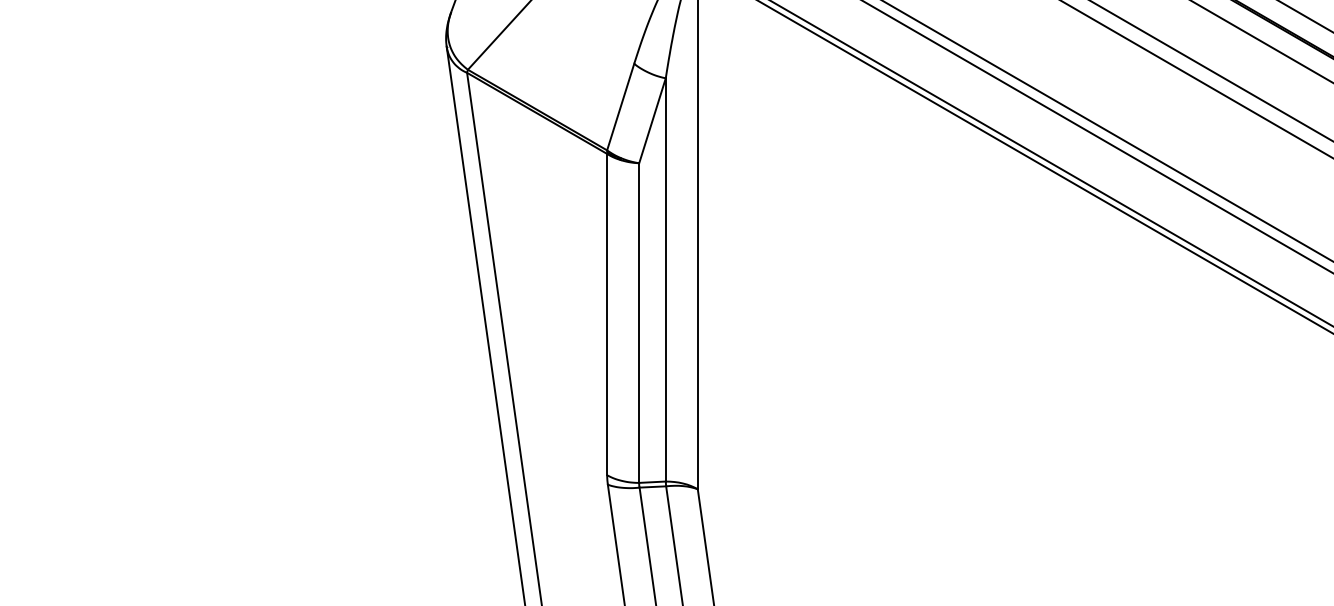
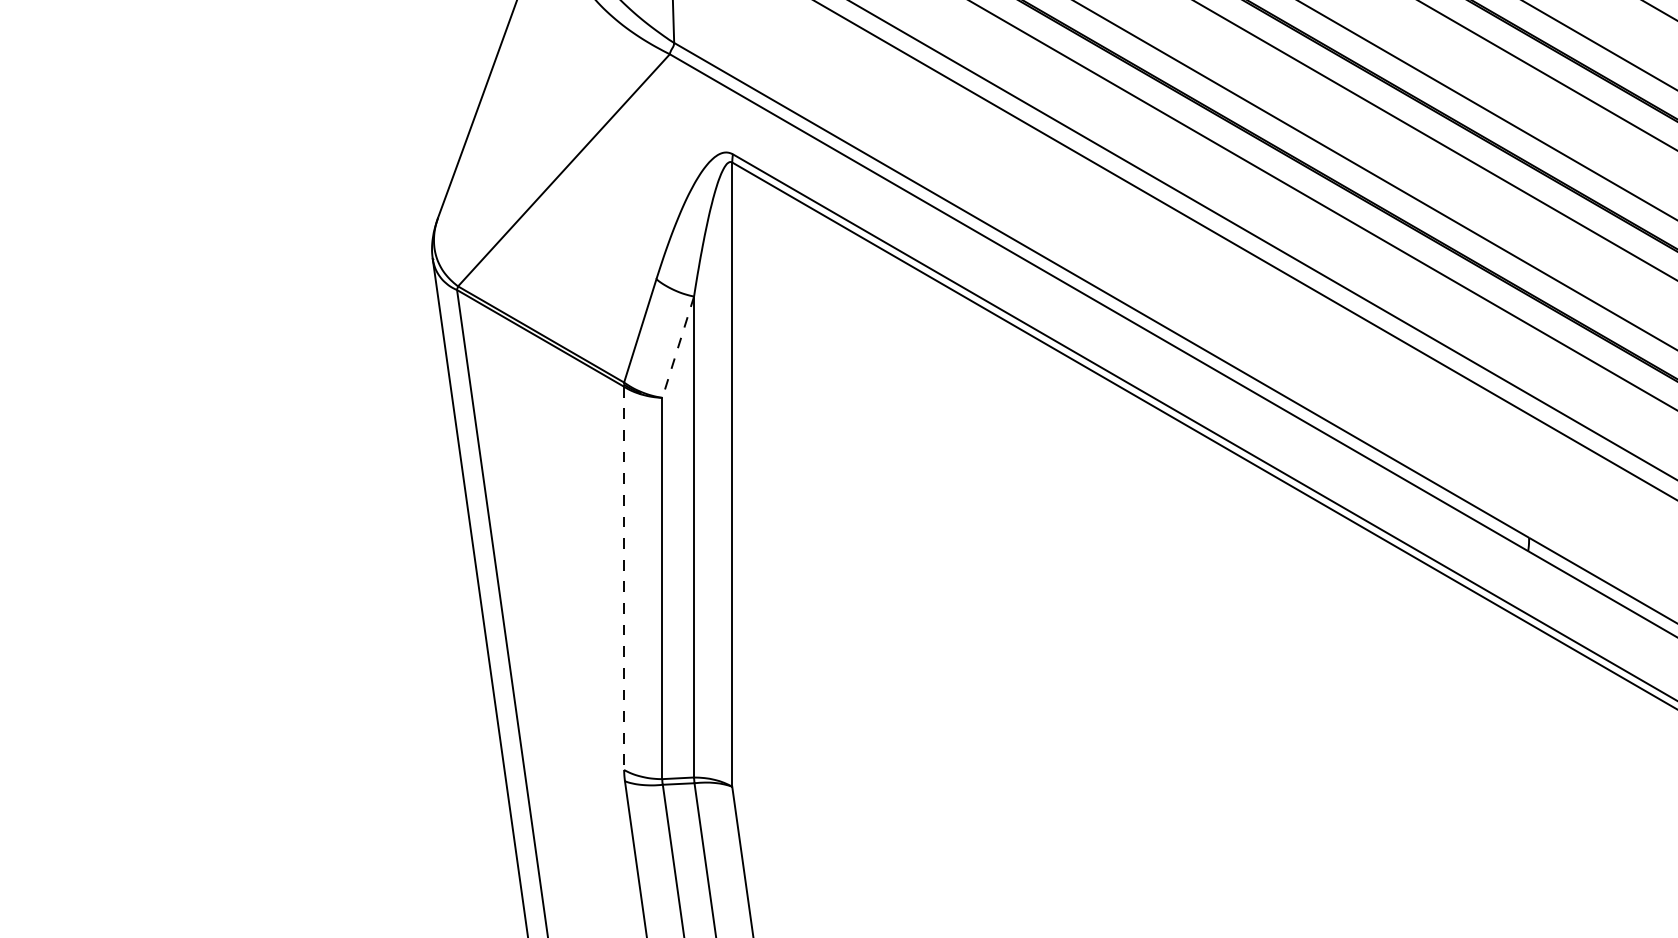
line: (652, 121) -> (678, 347), solid -> dashed
line: (607, 314) -> (624, 578), solid -> dashed

